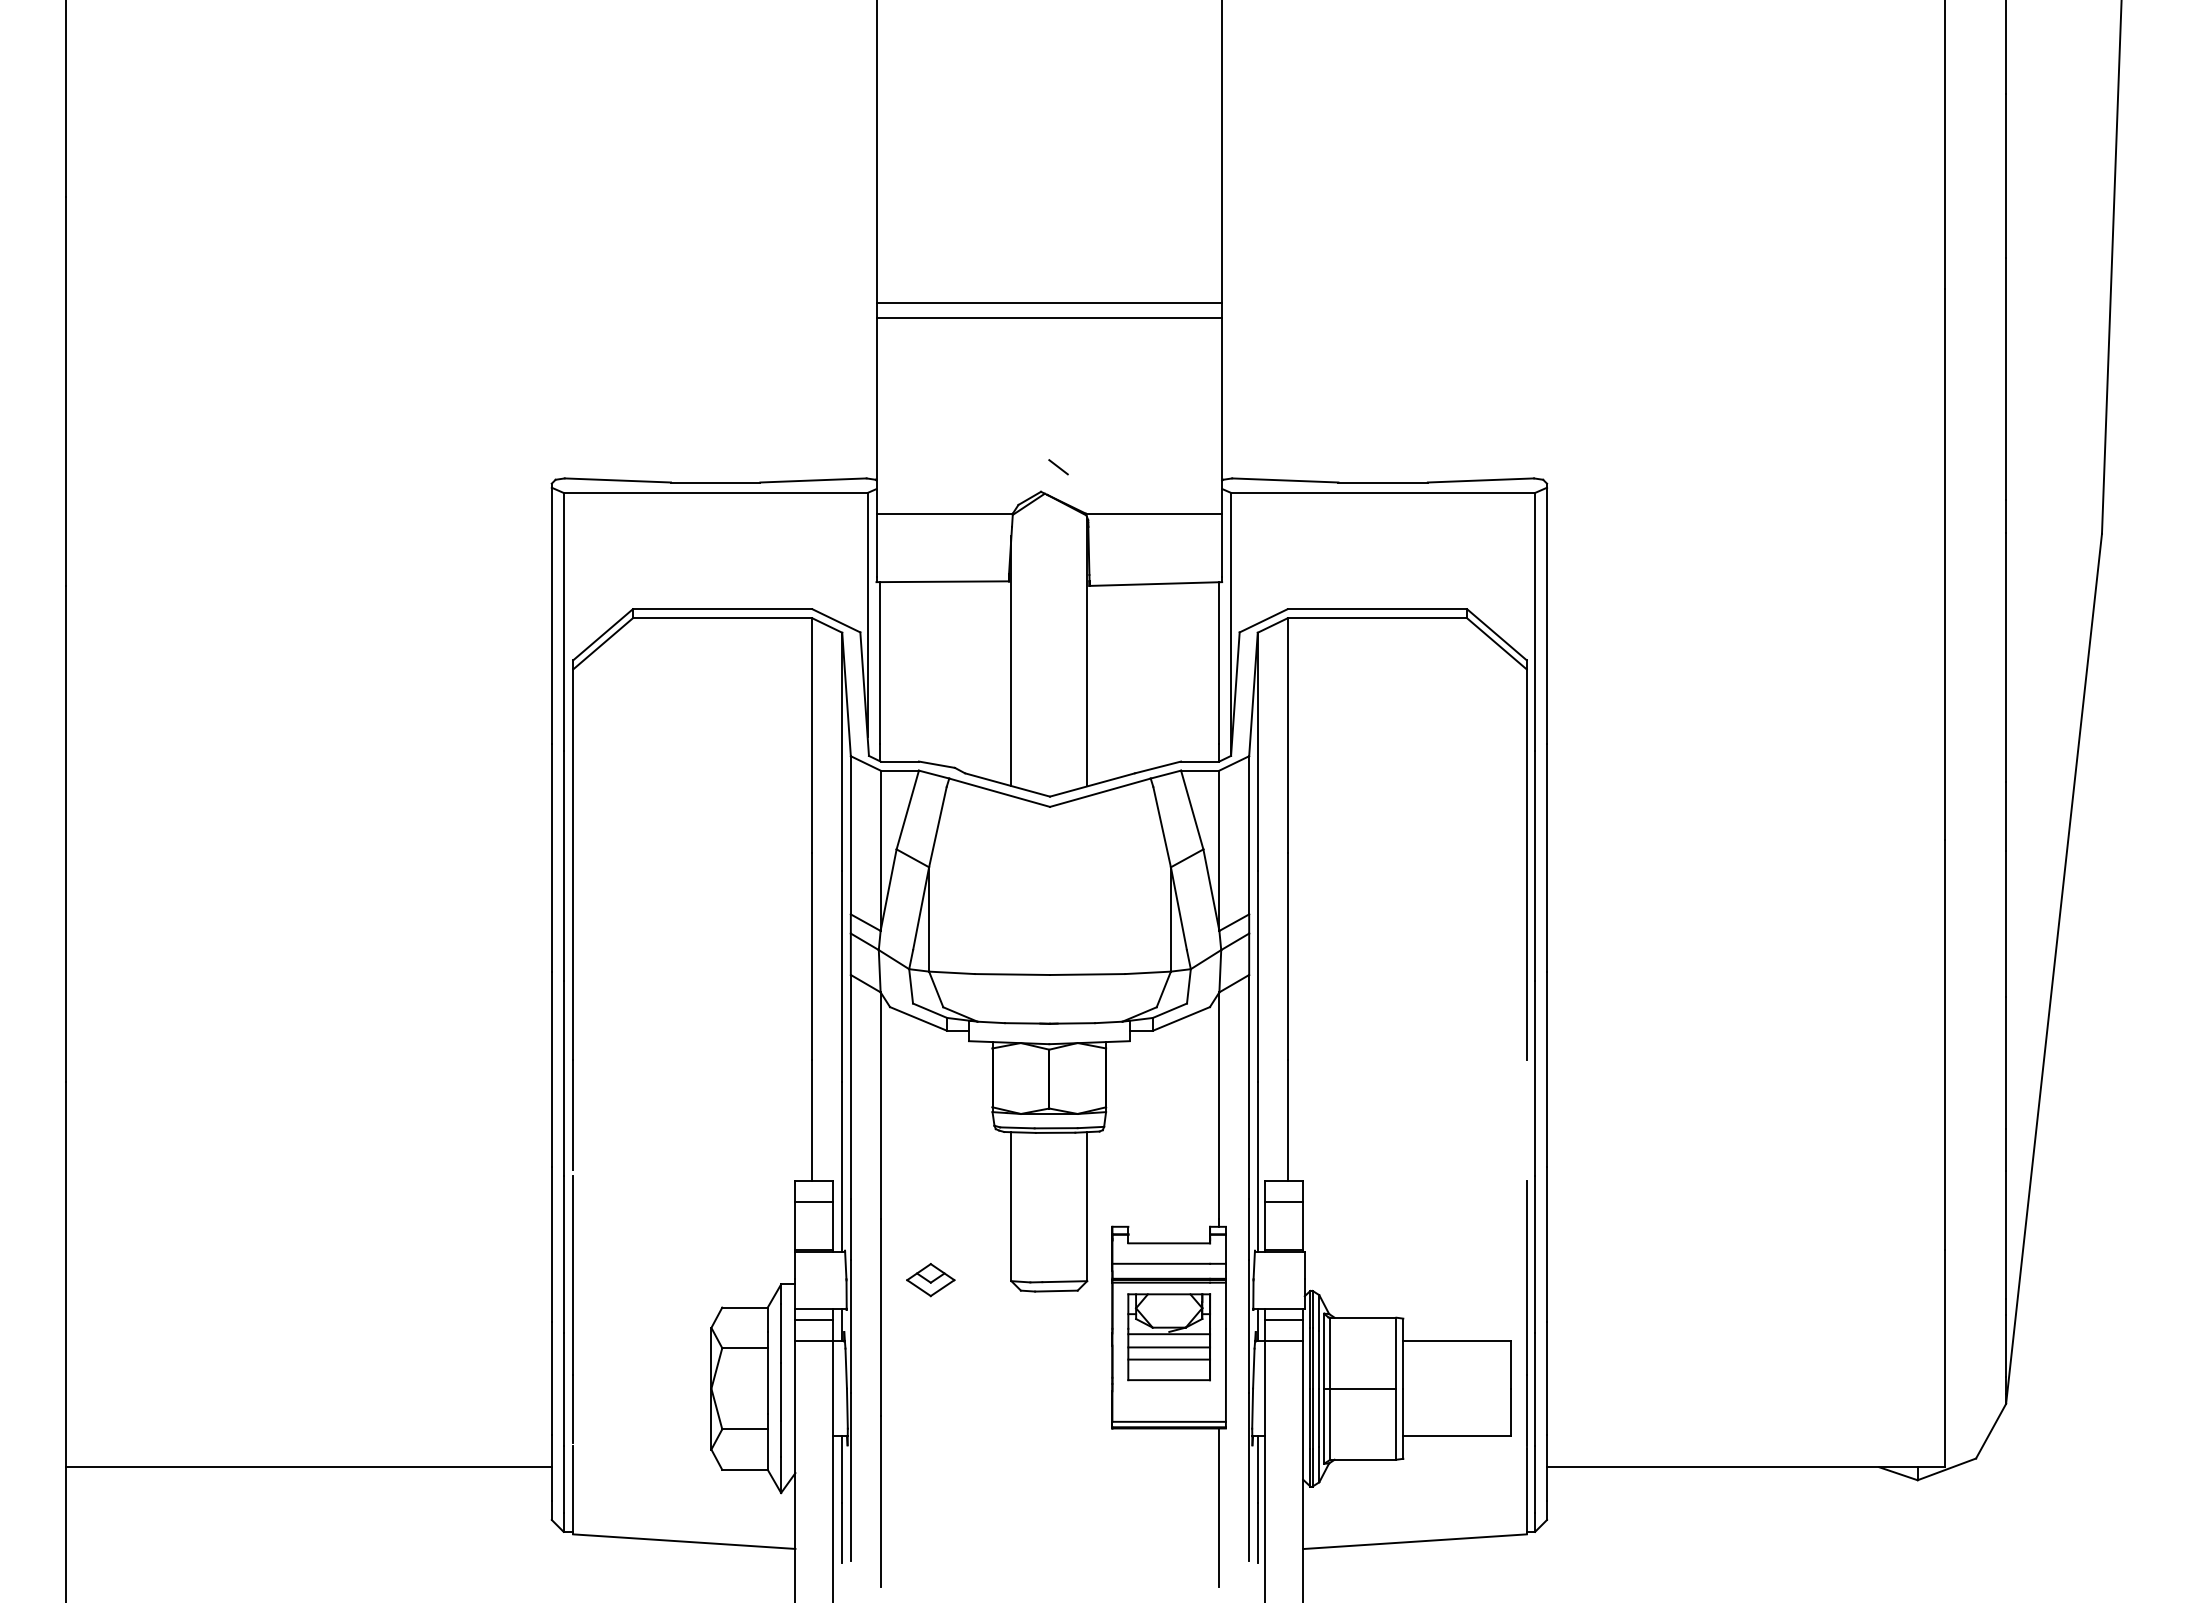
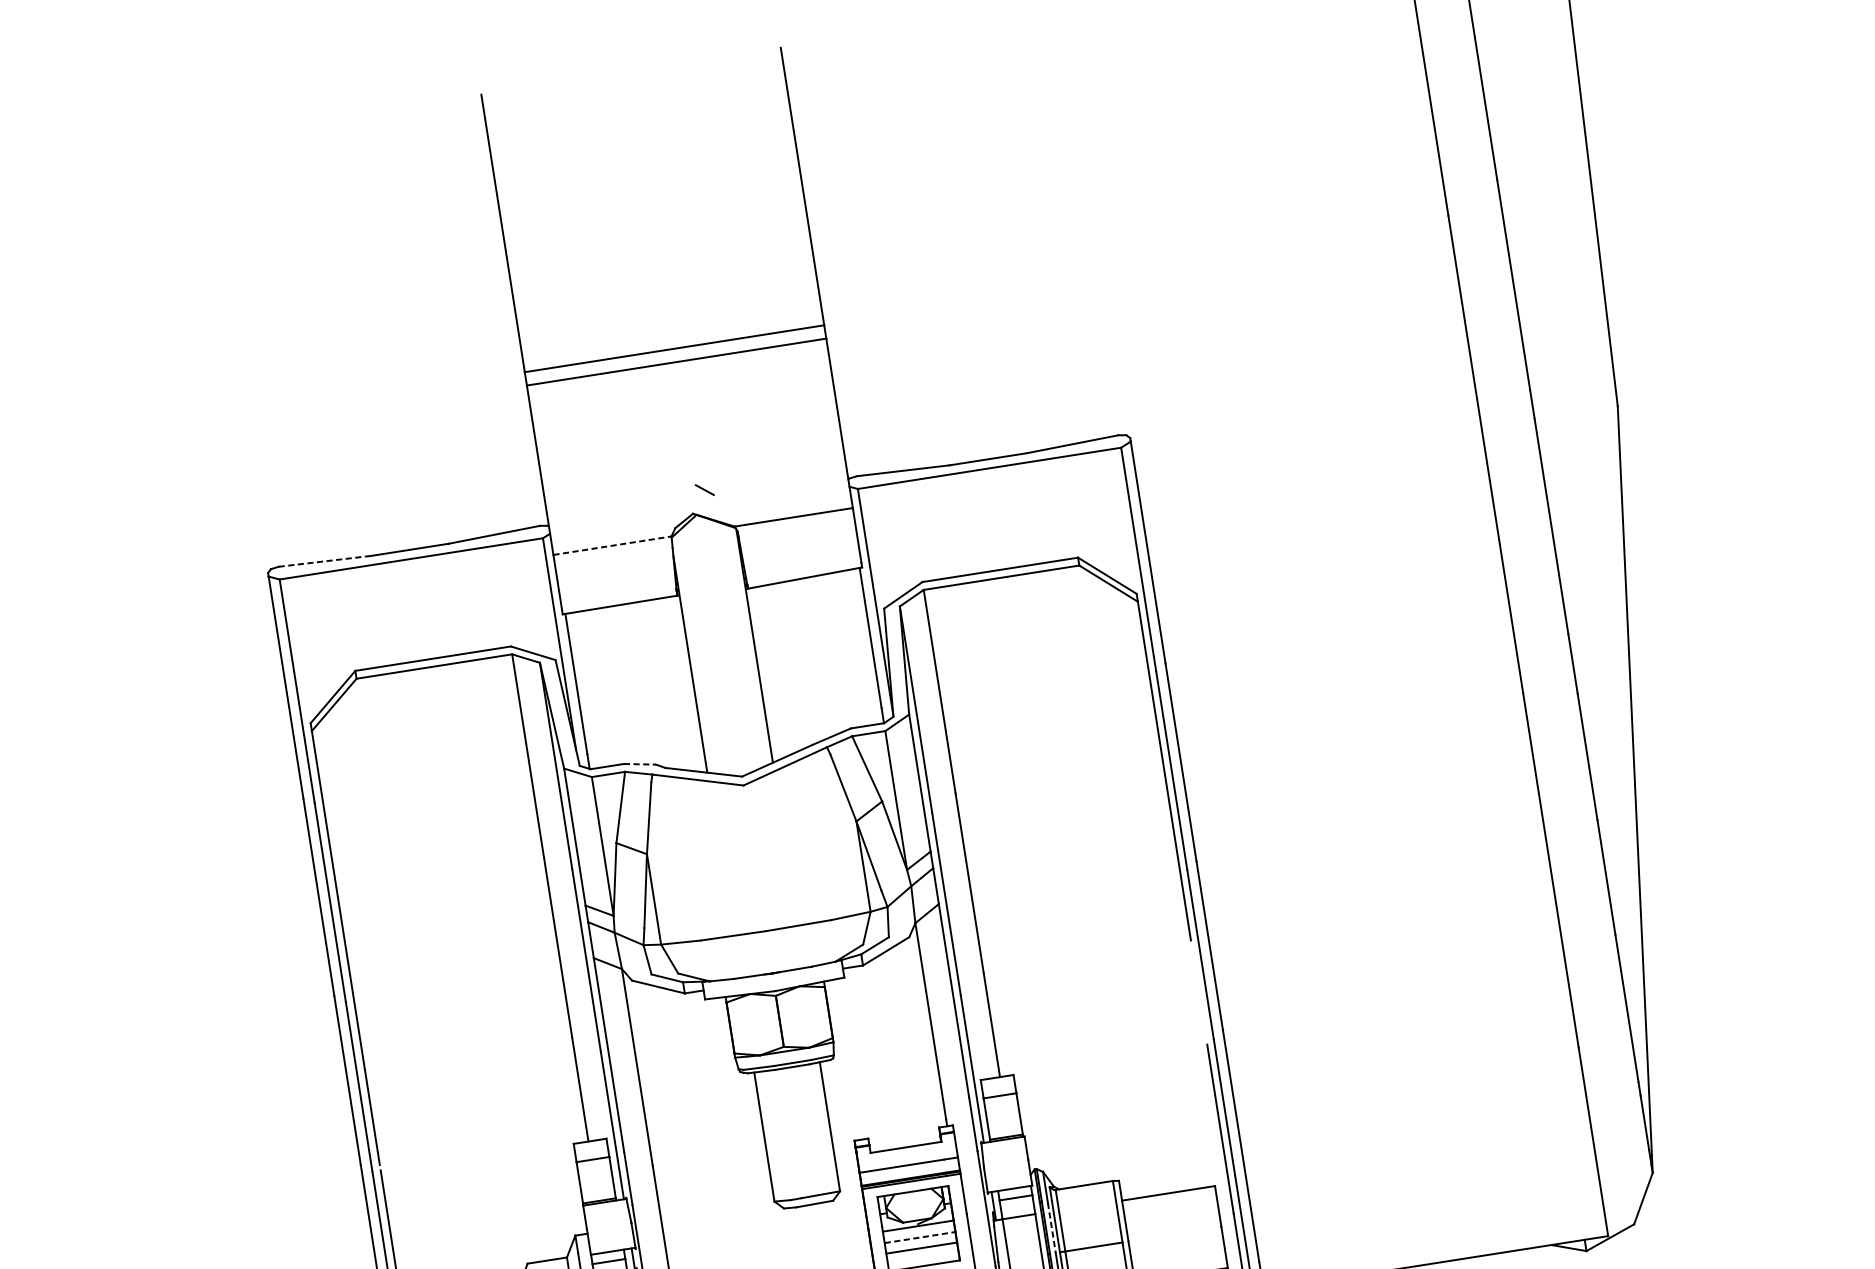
line: (618, 480) -> (325, 561), solid -> dashed
line: (945, 513) -> (613, 545), solid -> dashed
line: (937, 764) -> (640, 764), solid -> dashed
part: (930, 1280) -> (704, 1211), removed
line: (1169, 1347) -> (920, 1237), solid -> dashed
line: (1319, 1359) -> (1051, 1227), solid -> dashed

